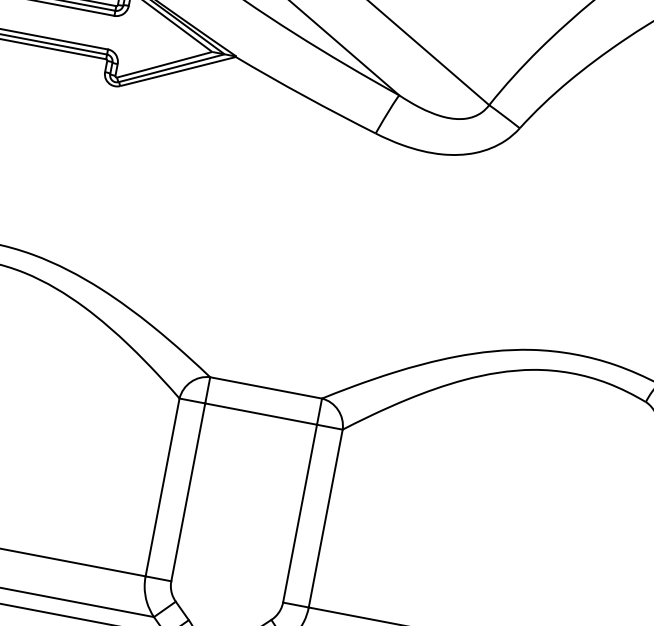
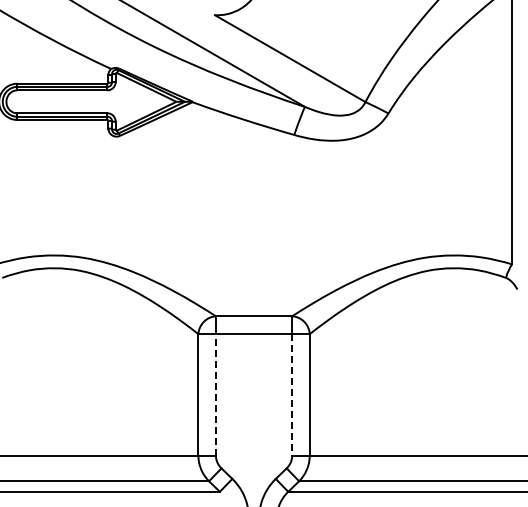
line: (187, 491) -> (215, 394), solid -> dashed
line: (300, 513) -> (292, 394), solid -> dashed

